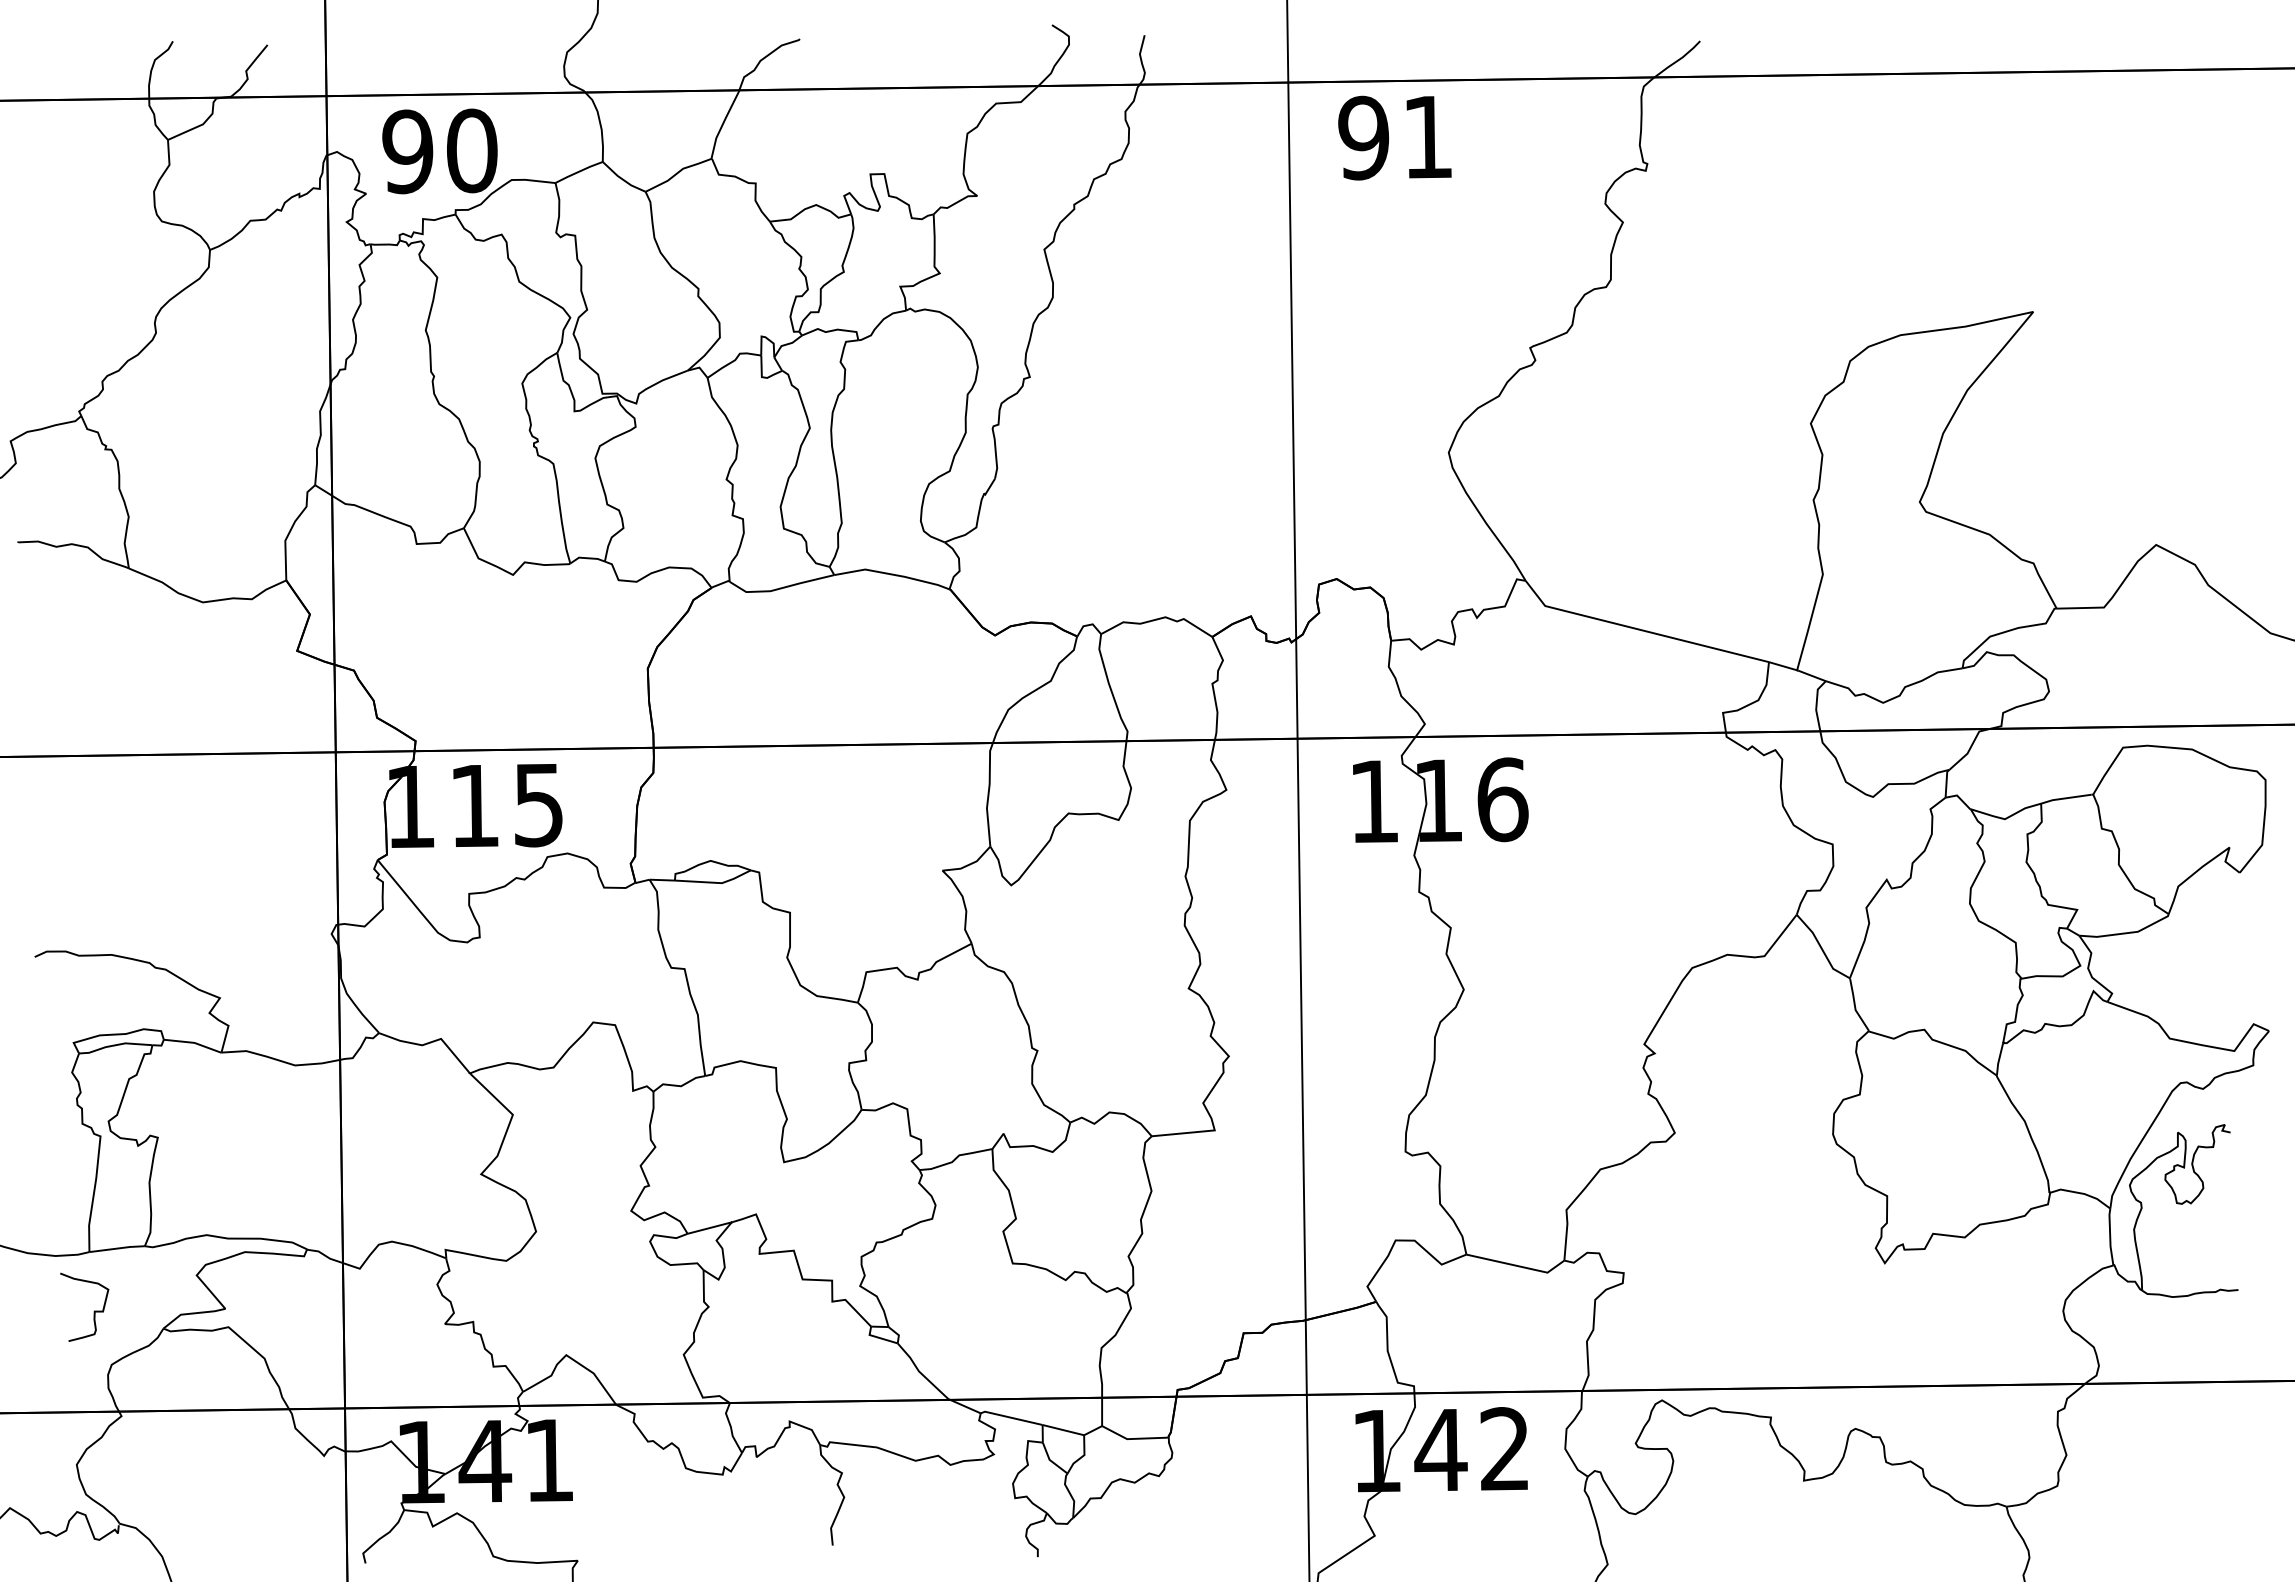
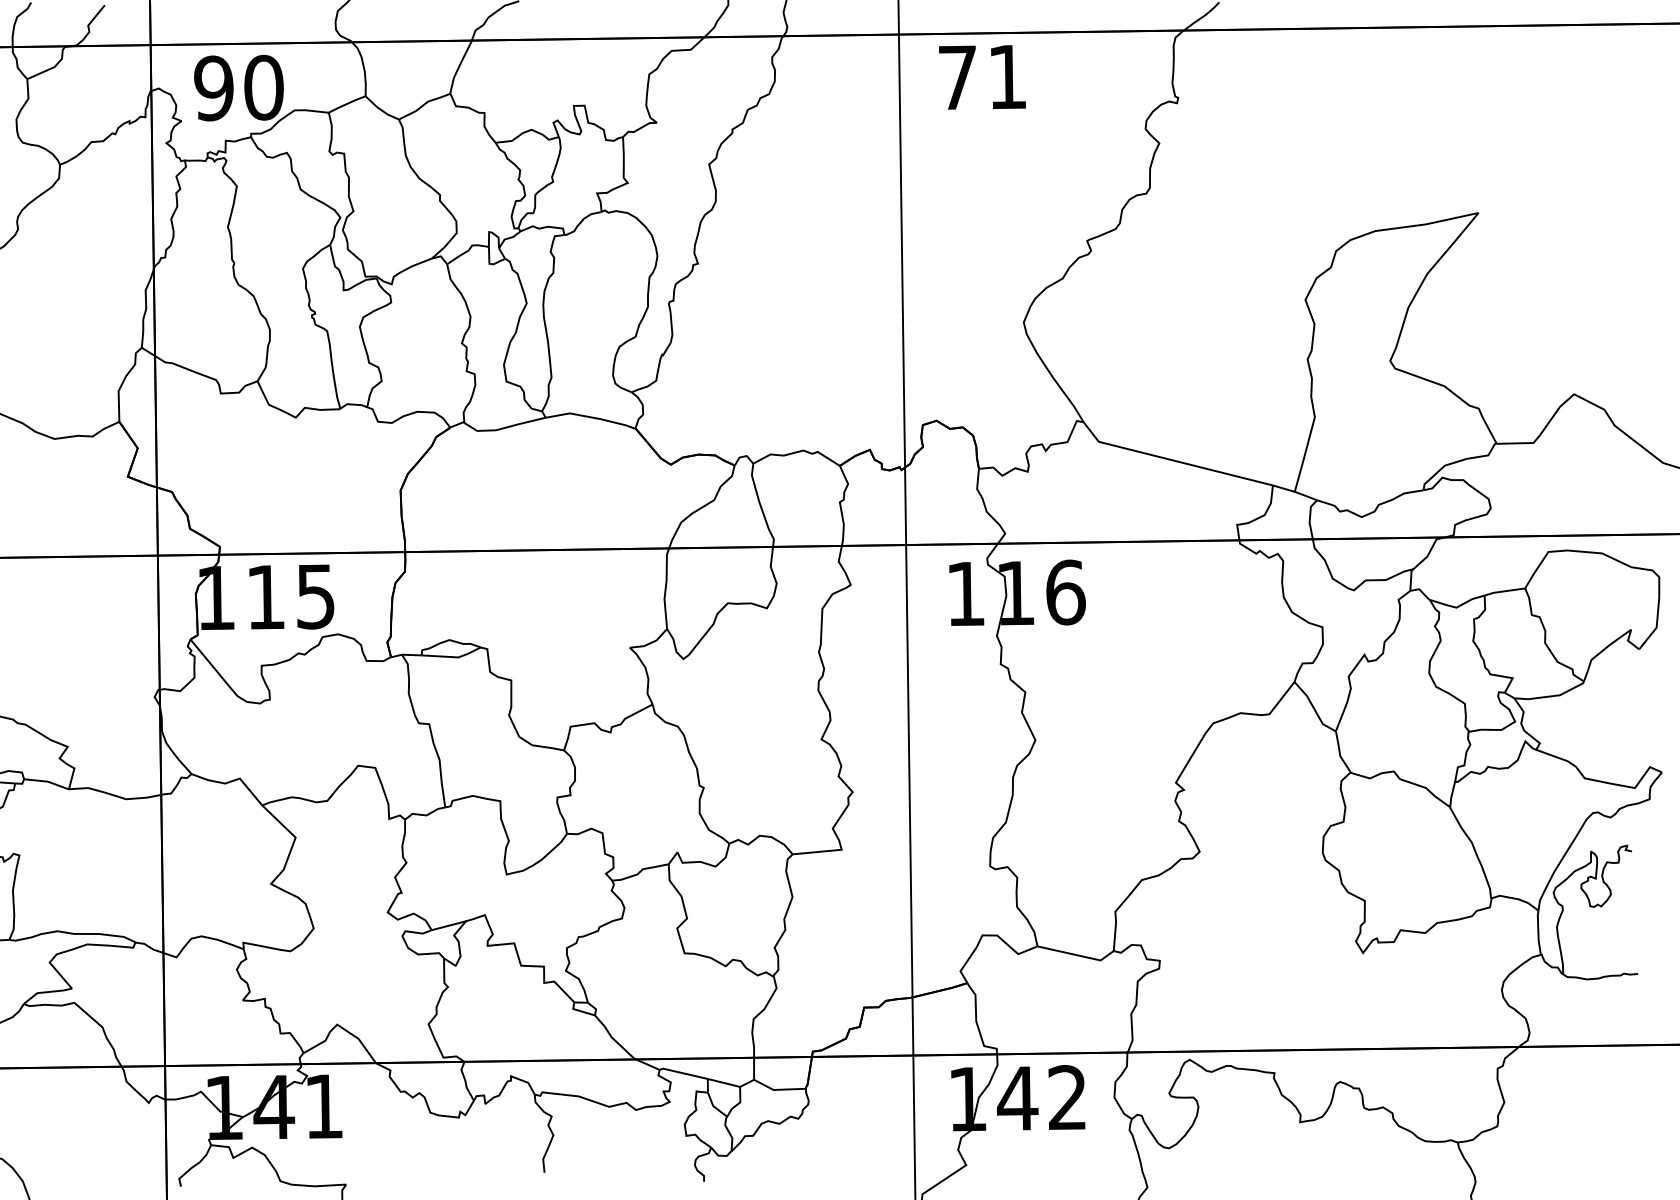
text: (1363, 137) -> (957, 77), 91 -> 71

